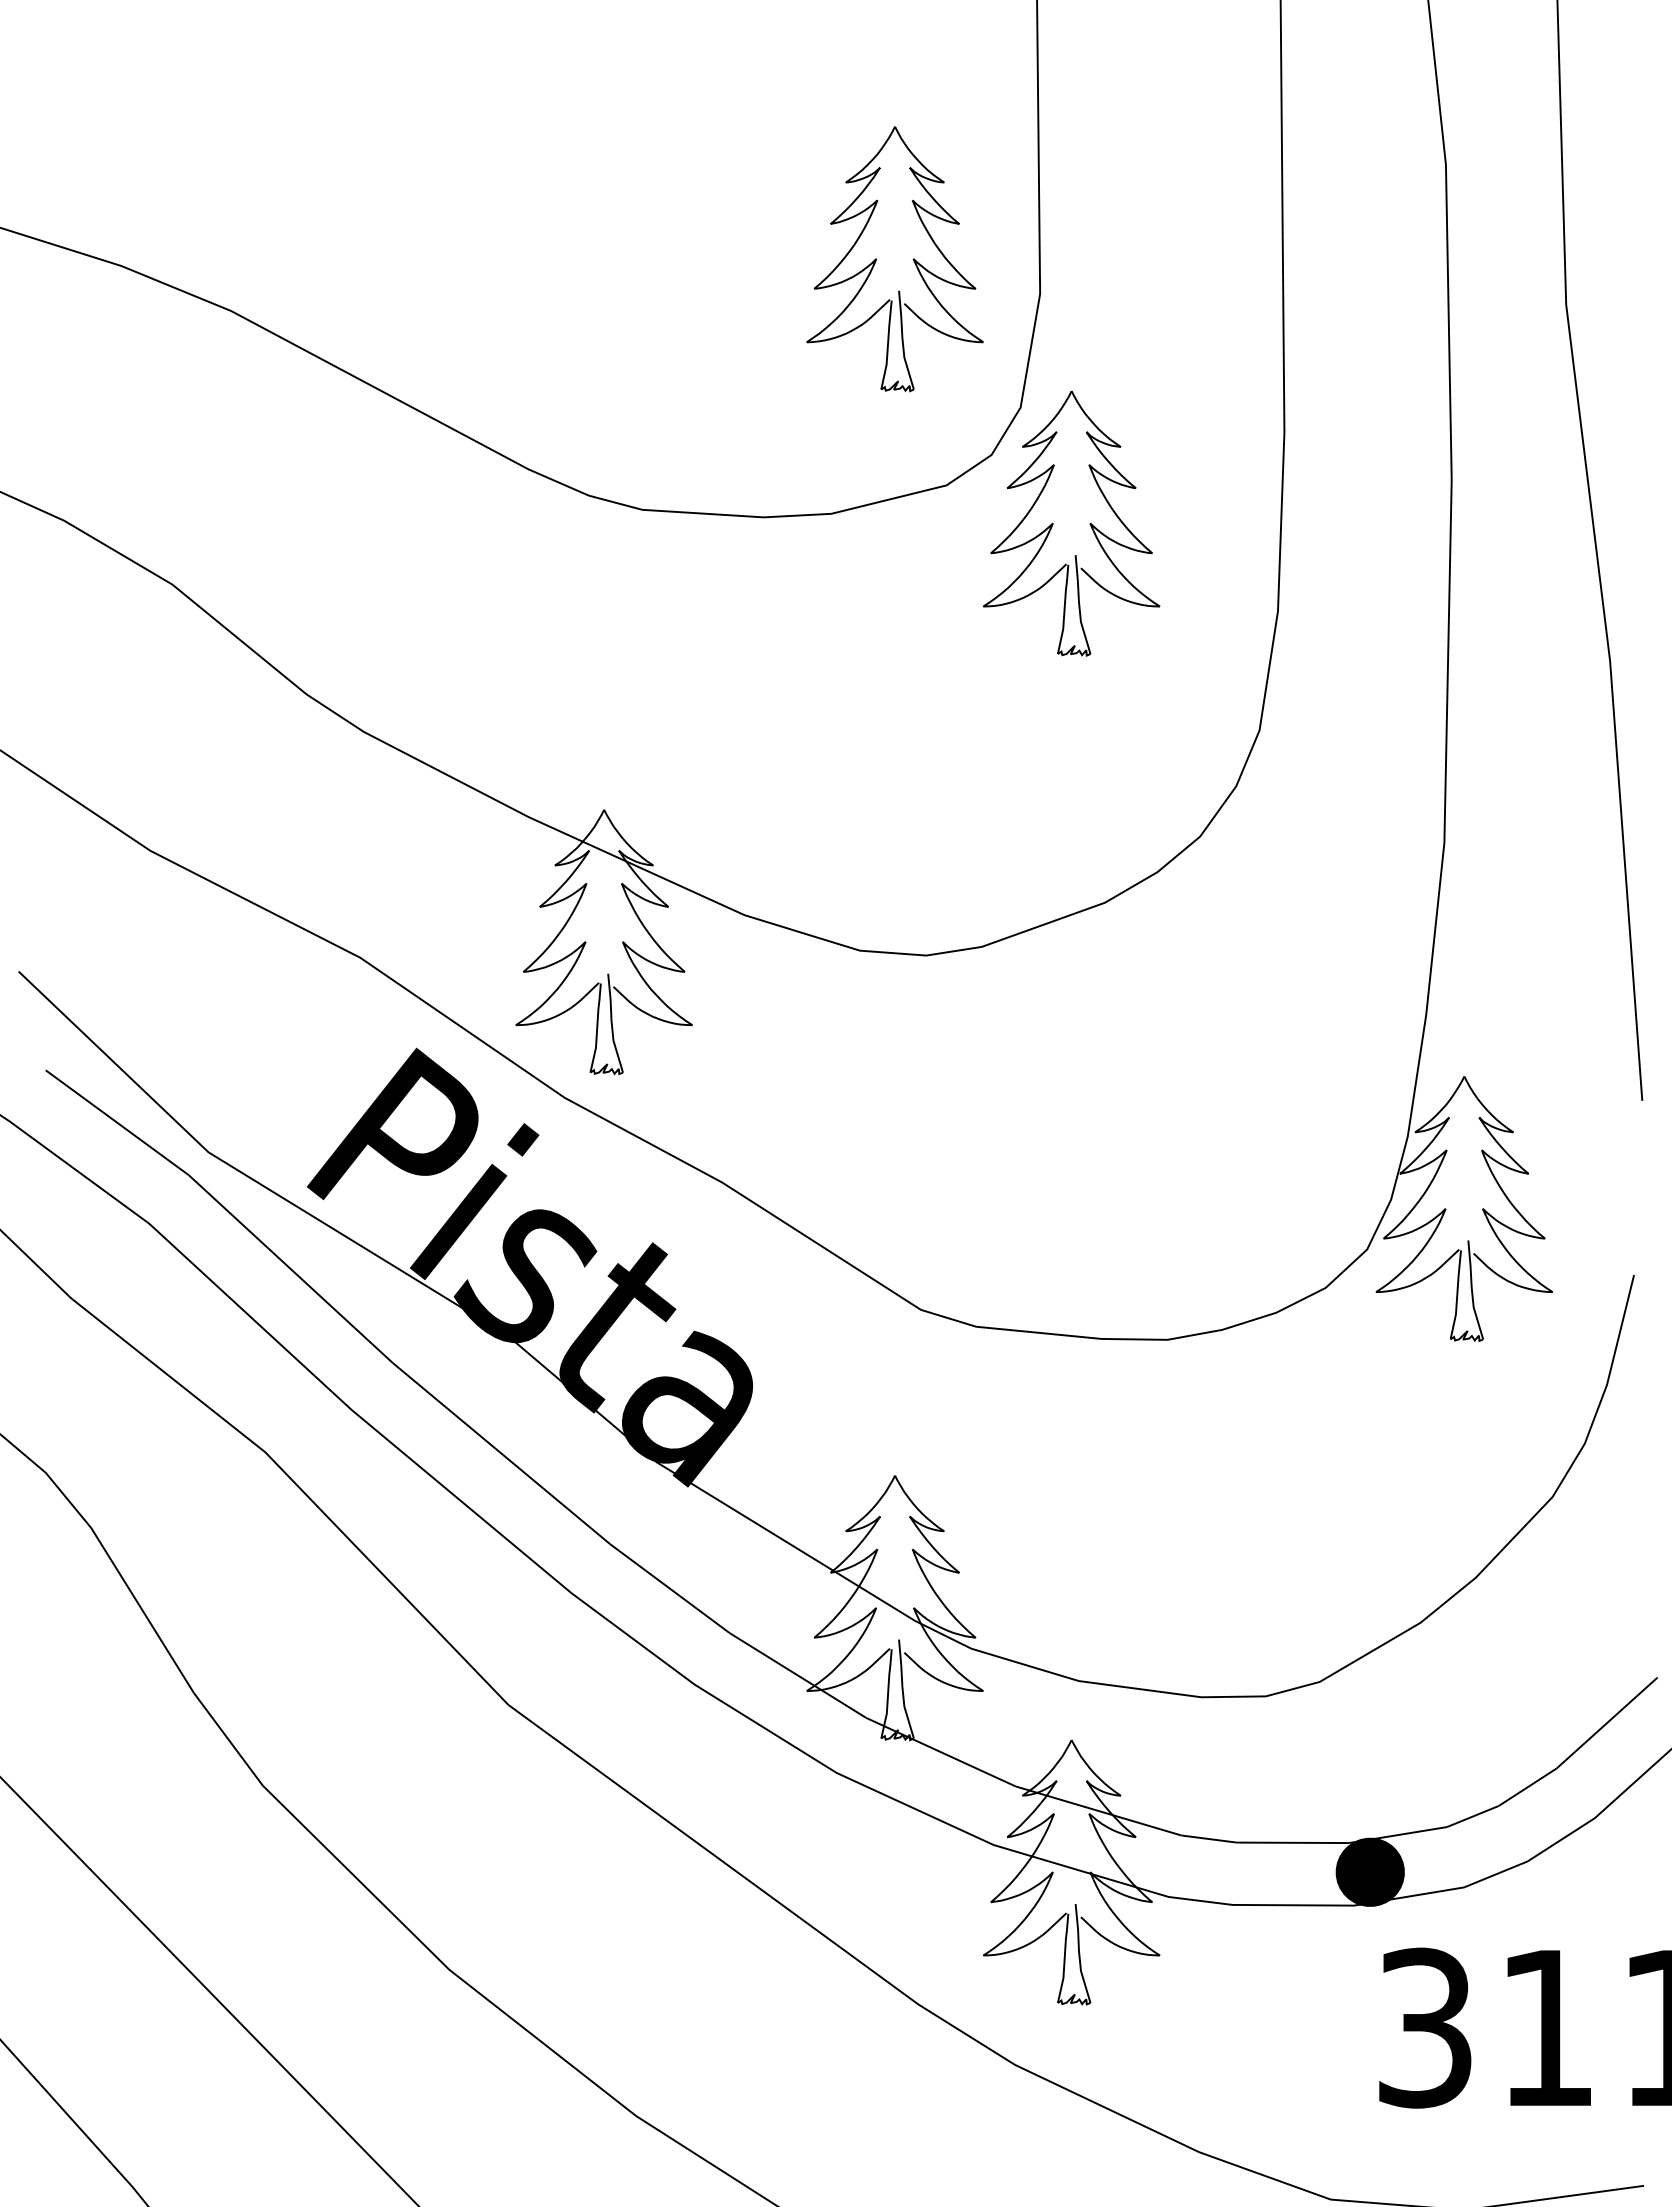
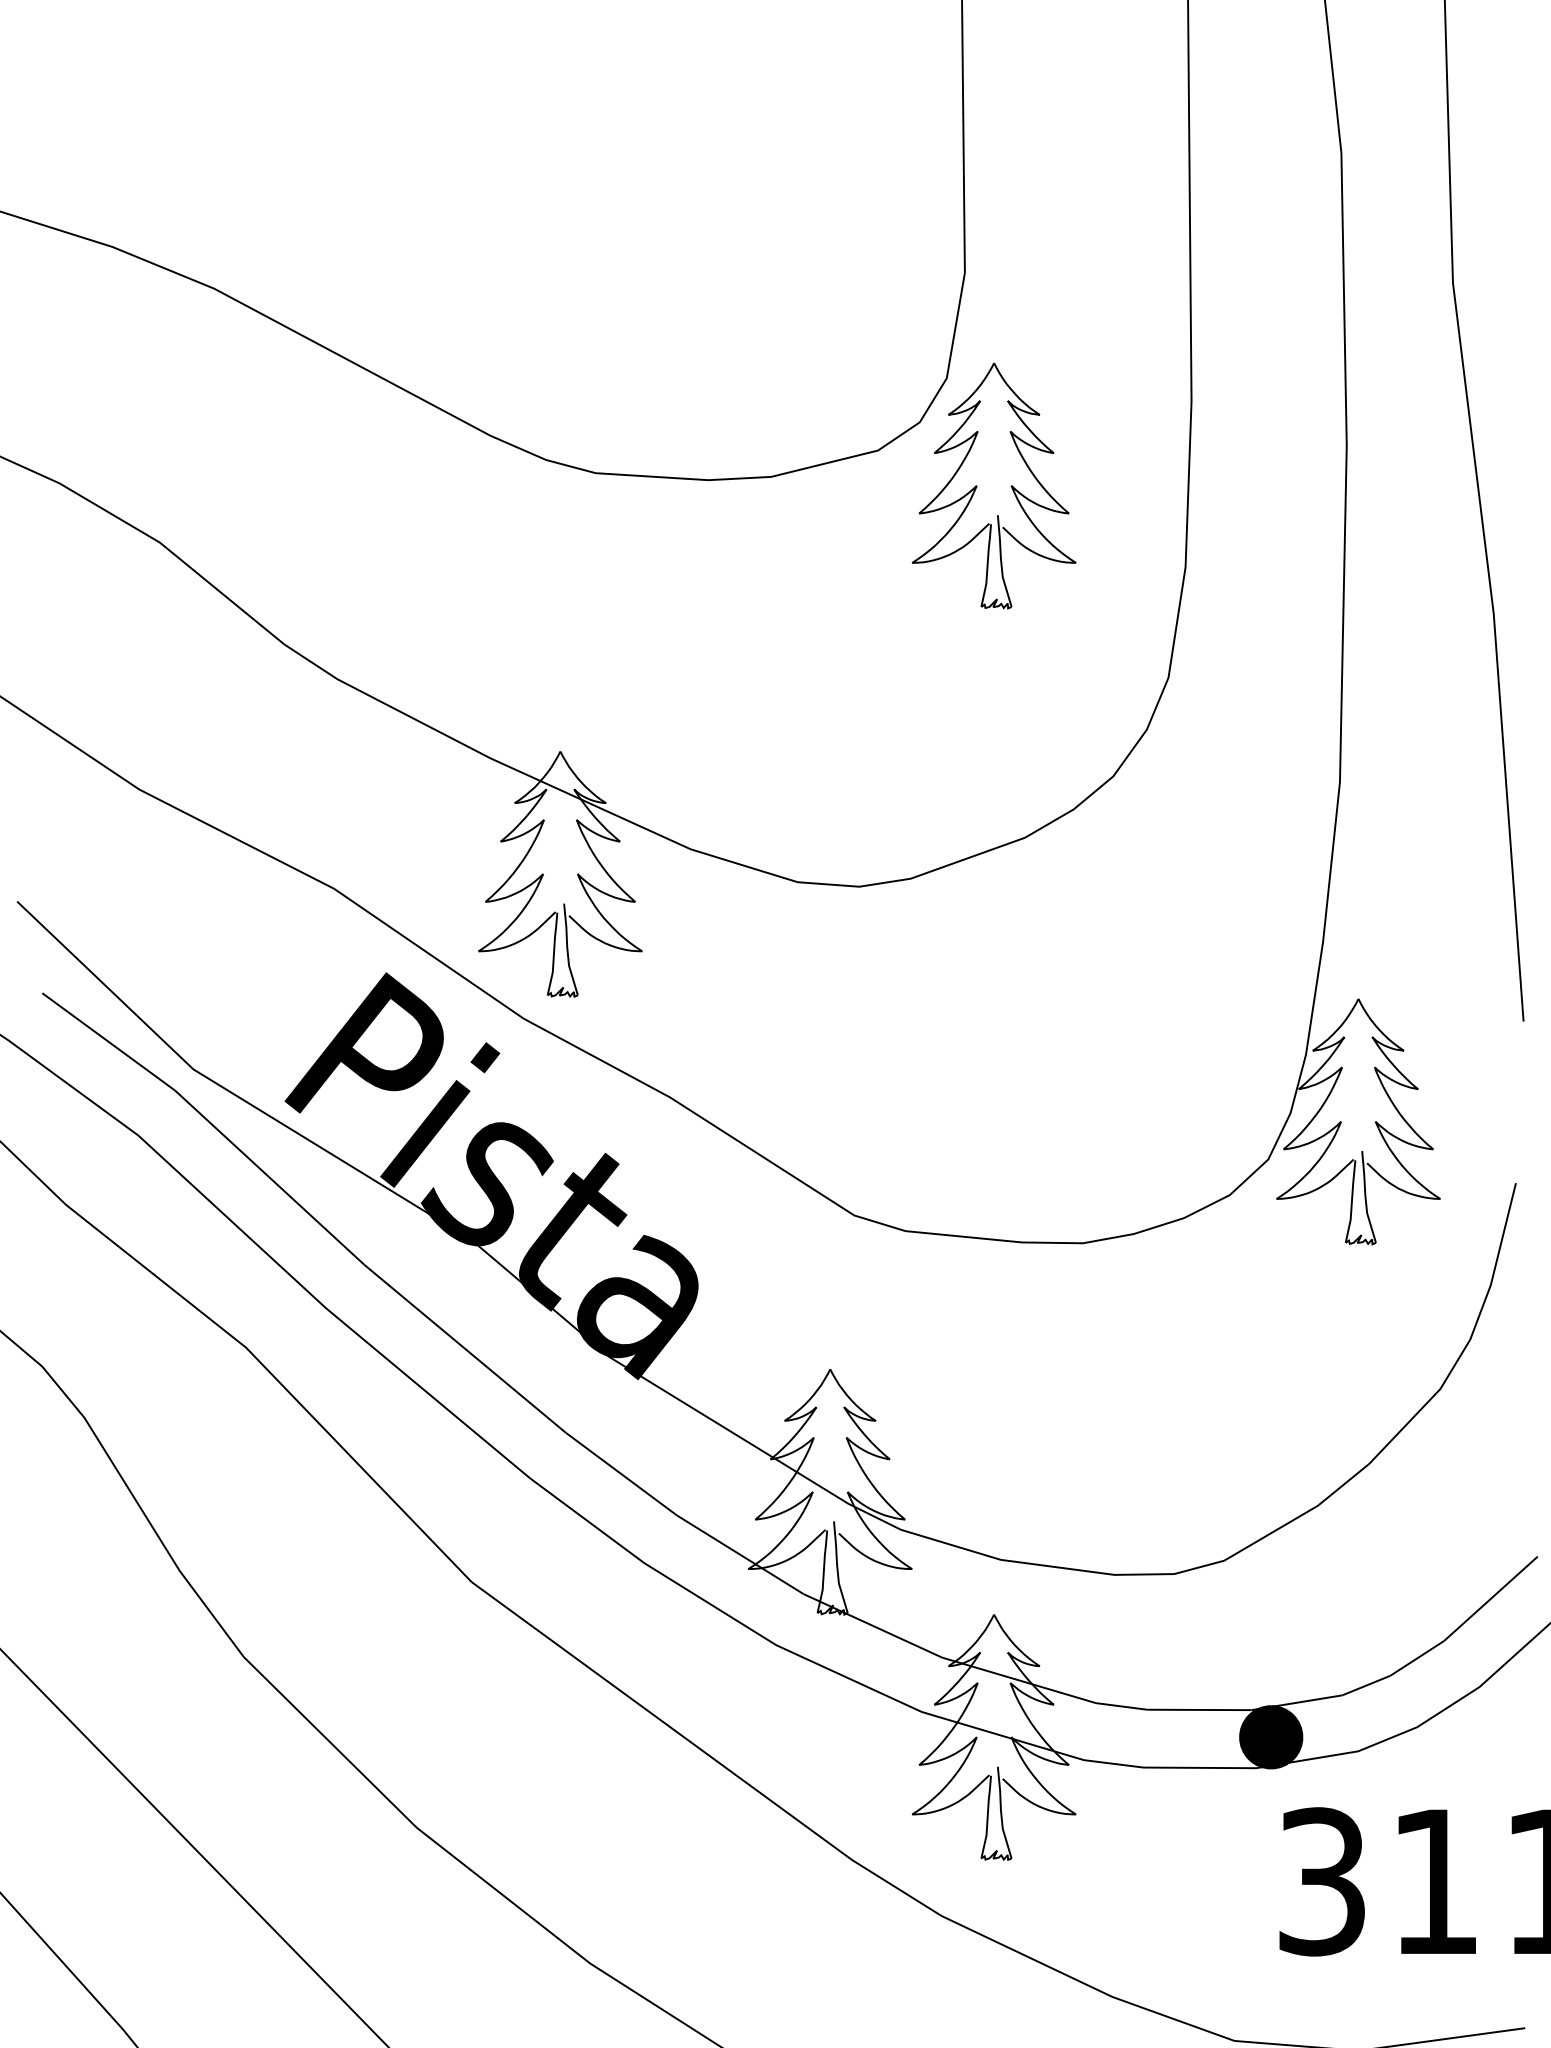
part: (877, 259) -> (814, 240), removed

